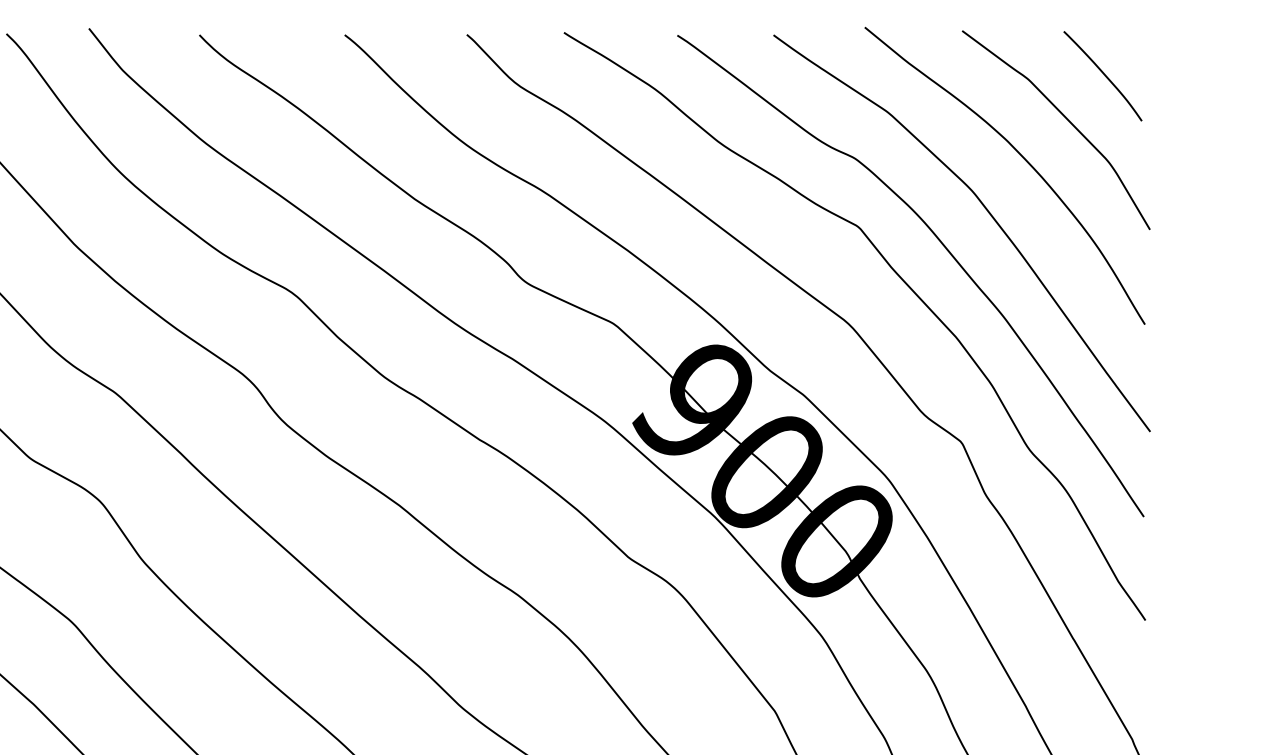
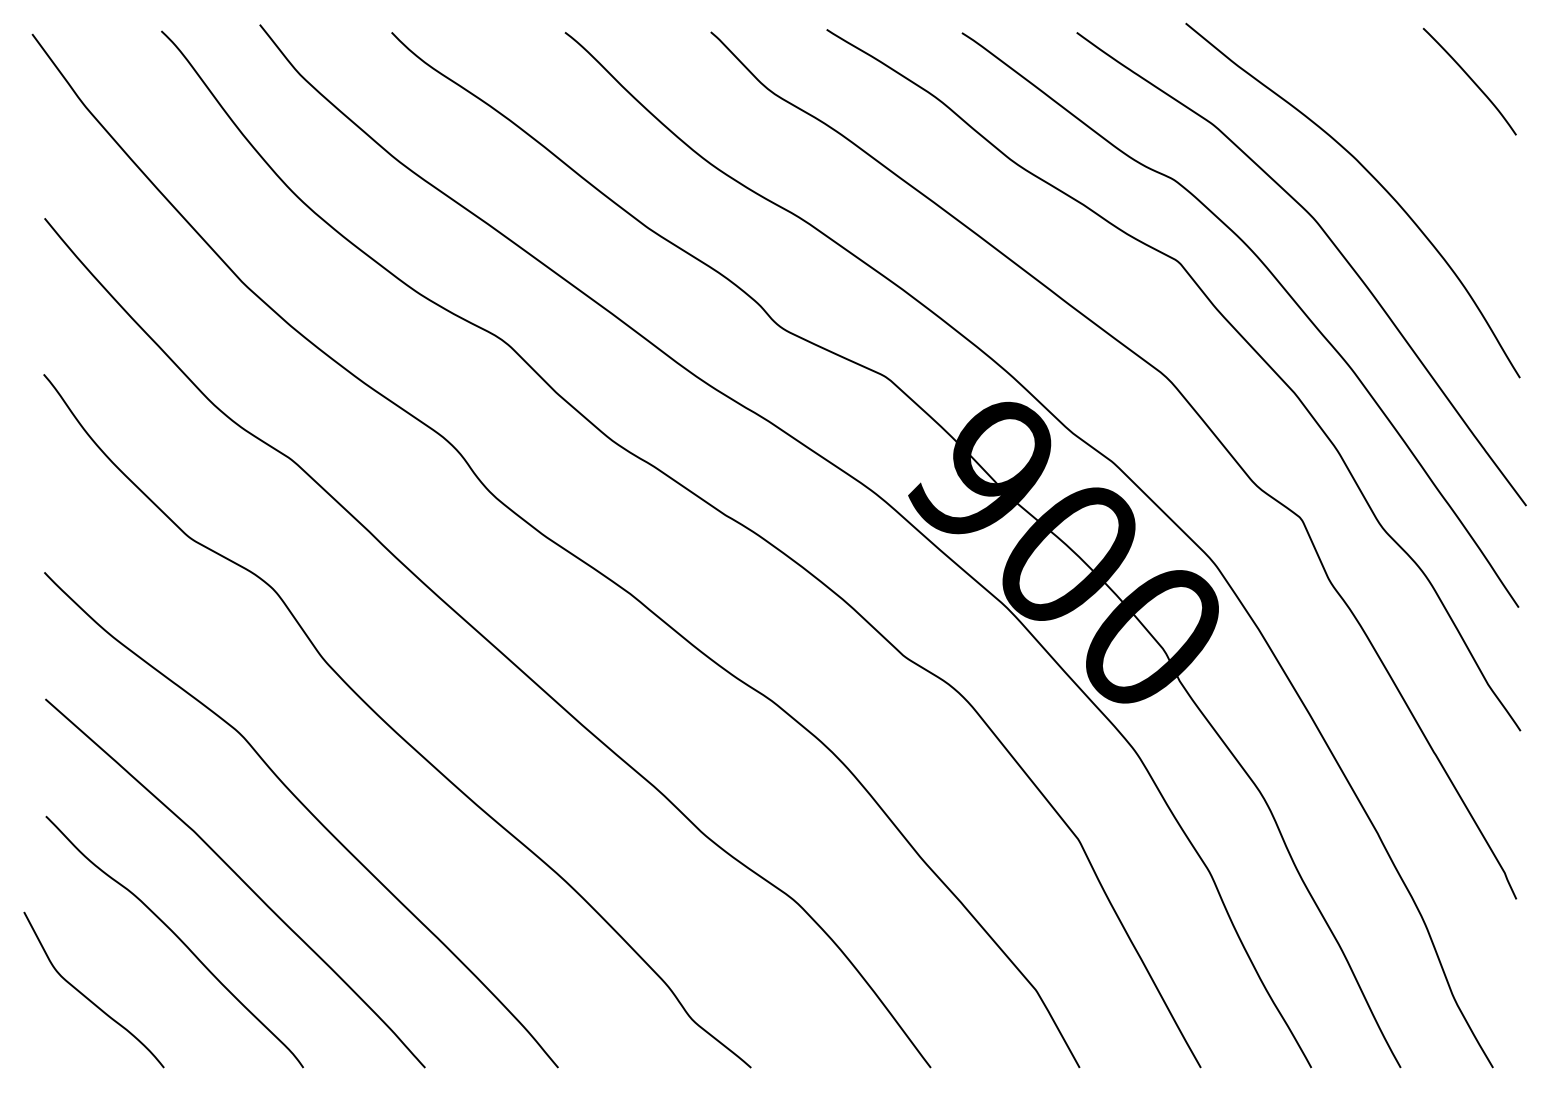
curve: (1066, 119) -> (1426, 133), removed

